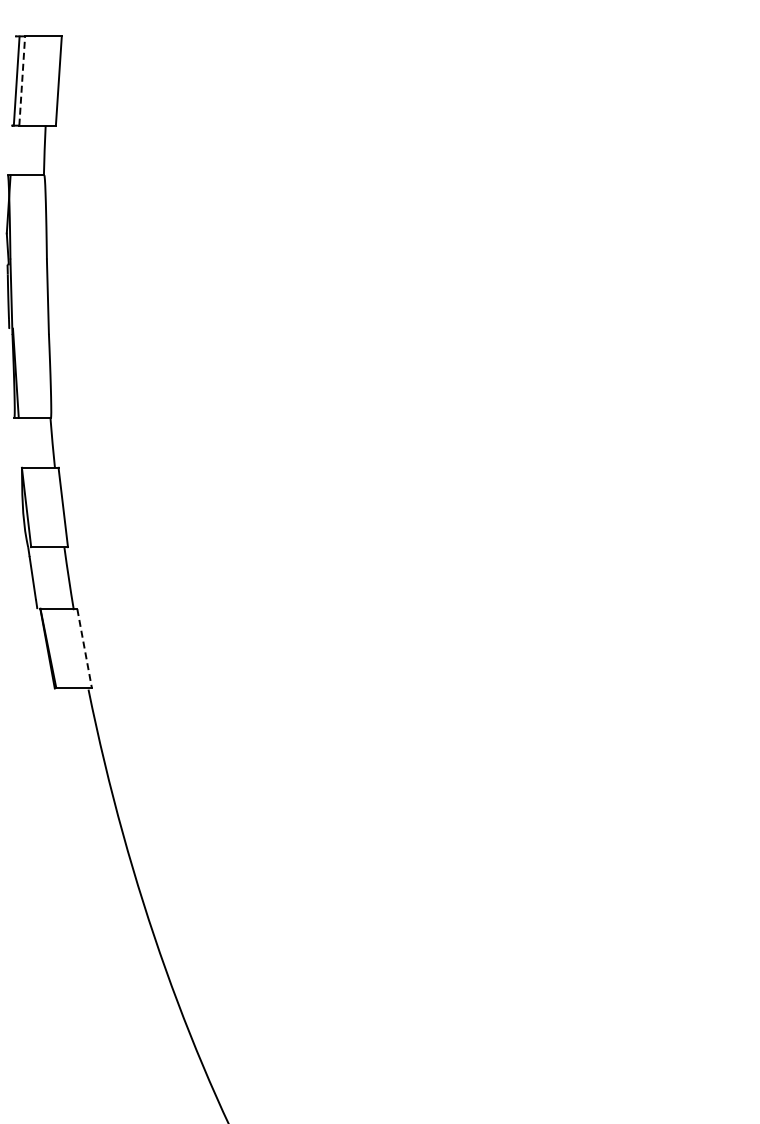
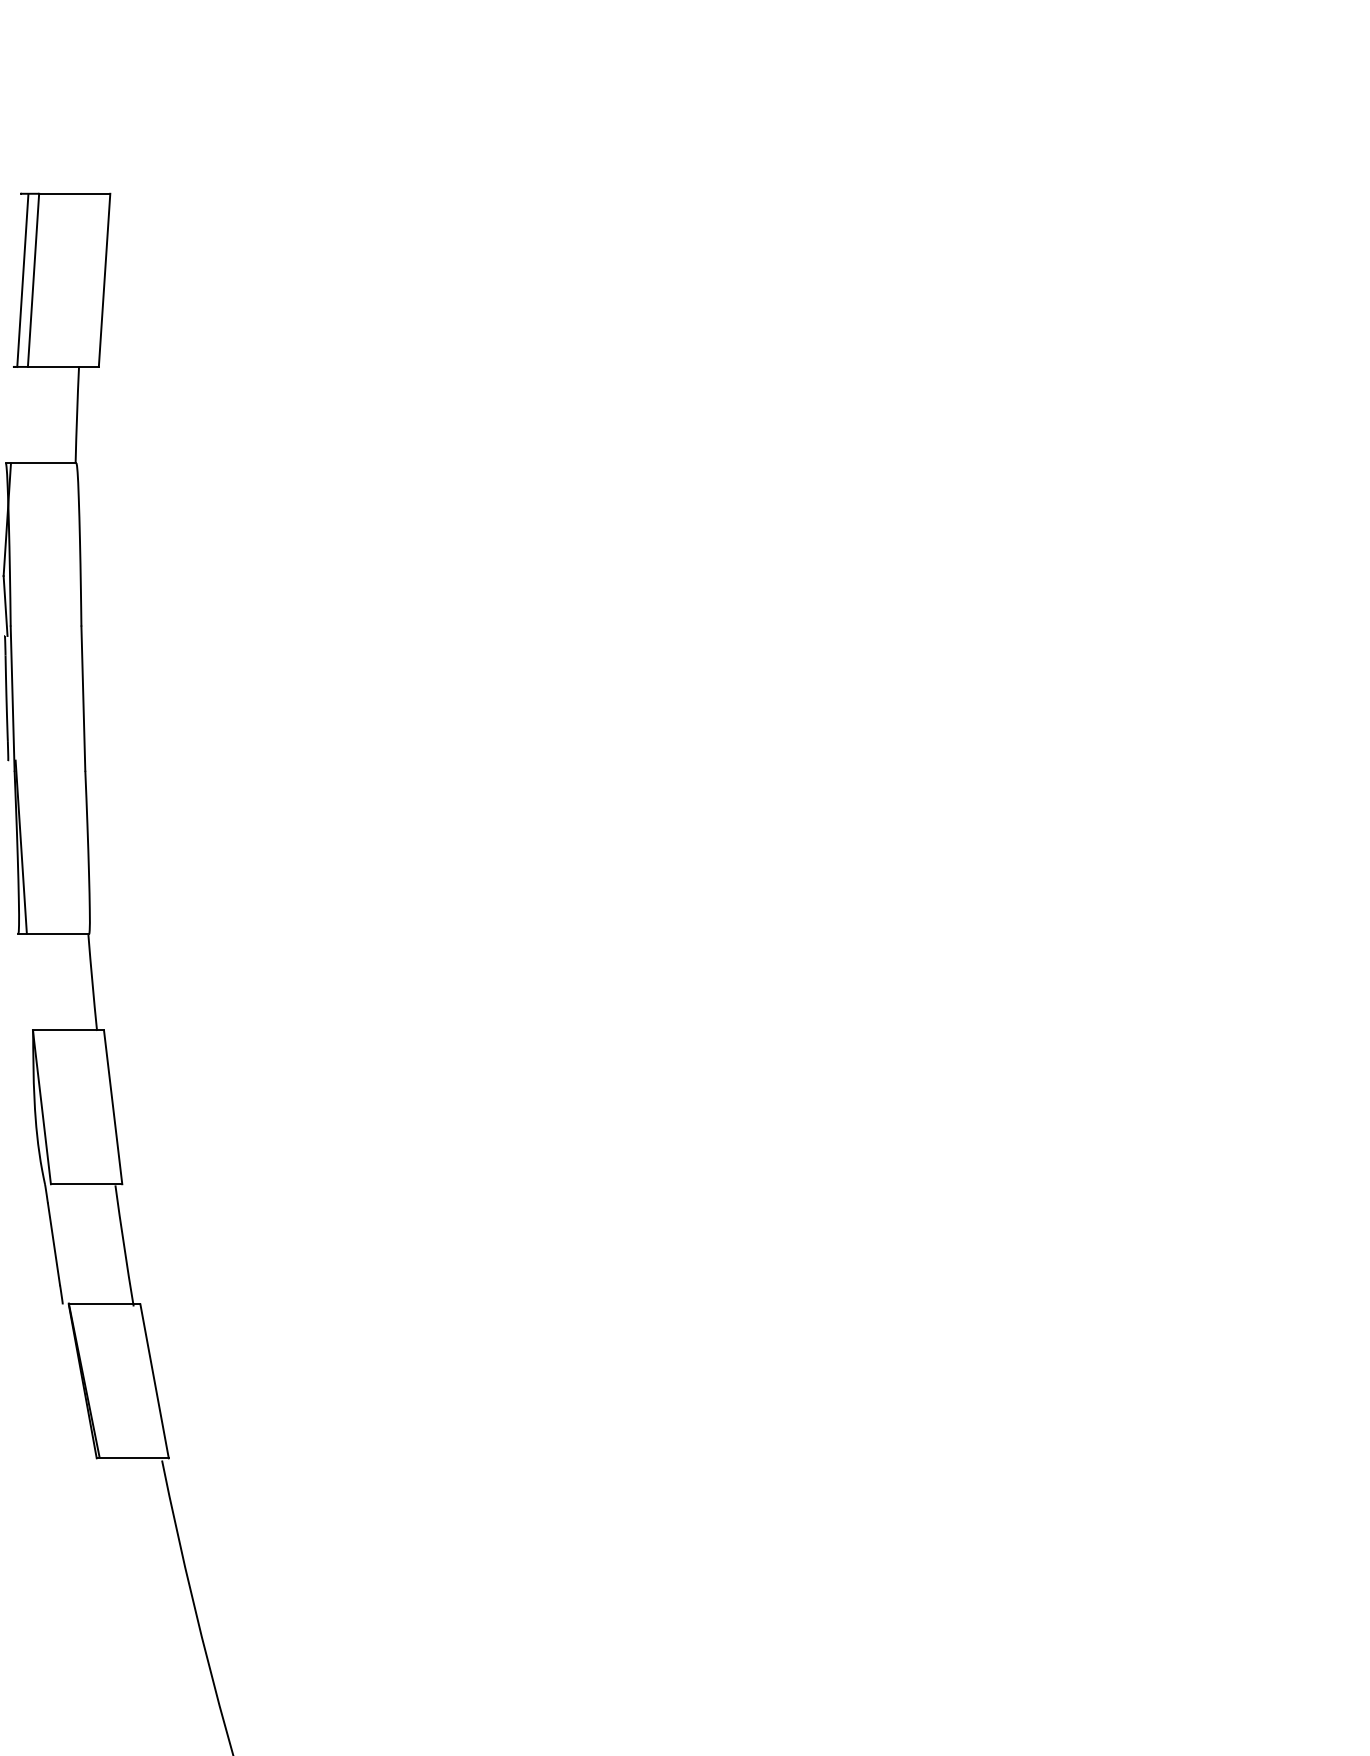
line: (22, 81) -> (34, 281), dashed -> solid
line: (84, 649) -> (154, 1382), dashed -> solid

